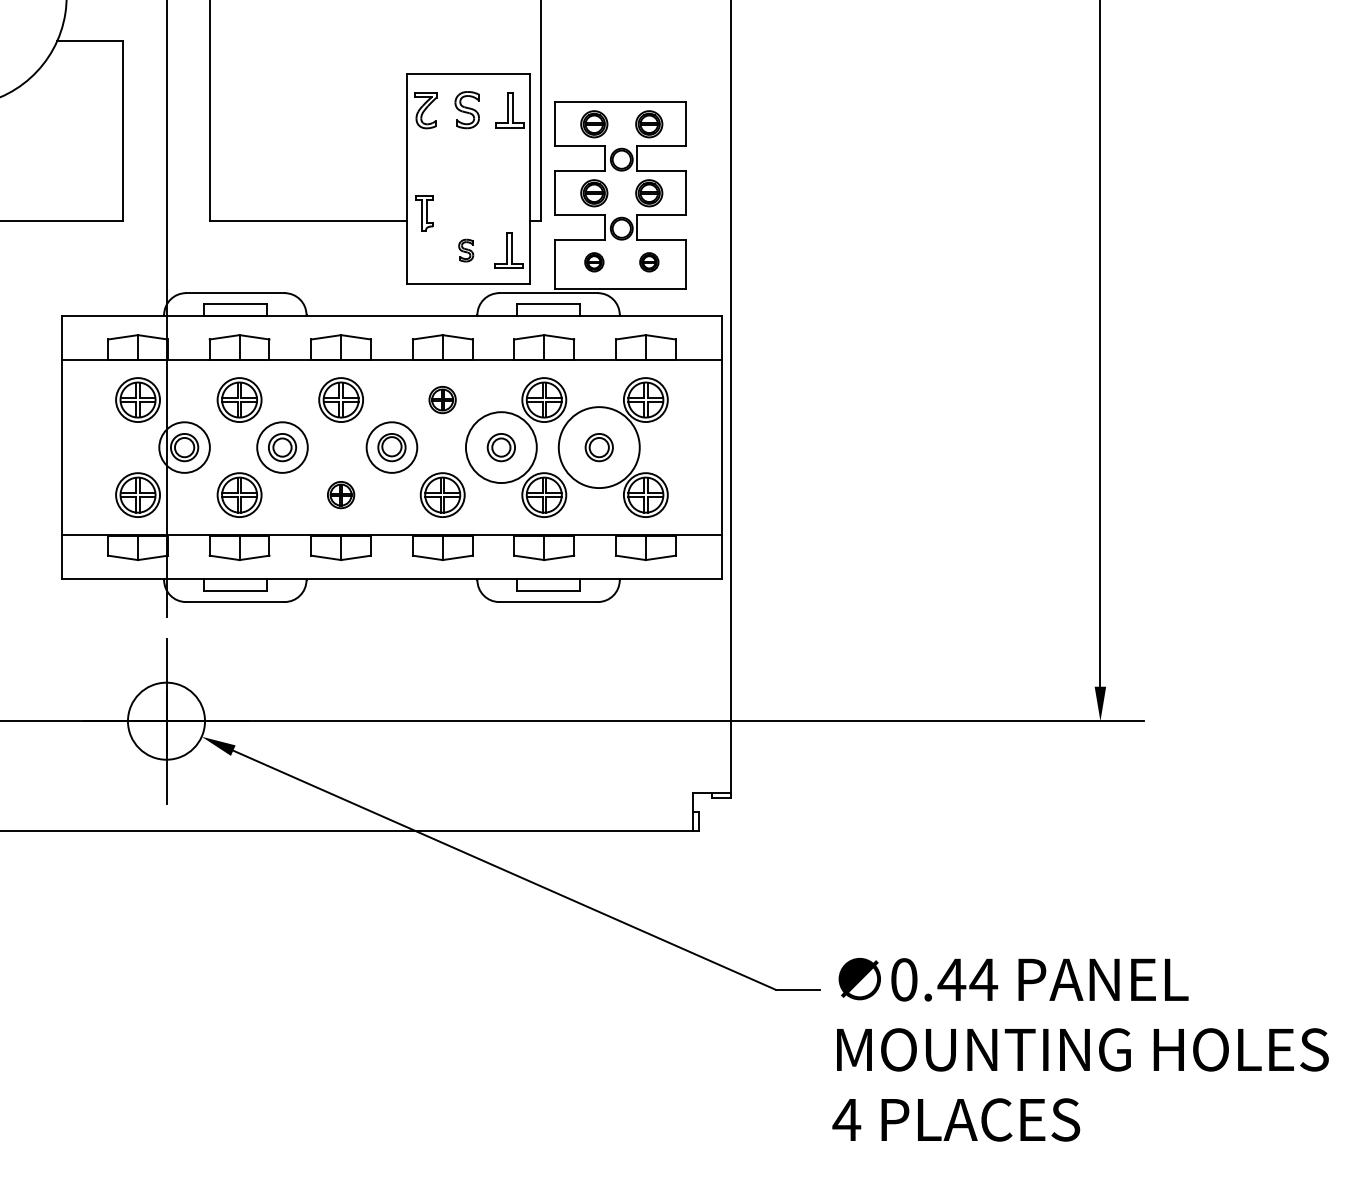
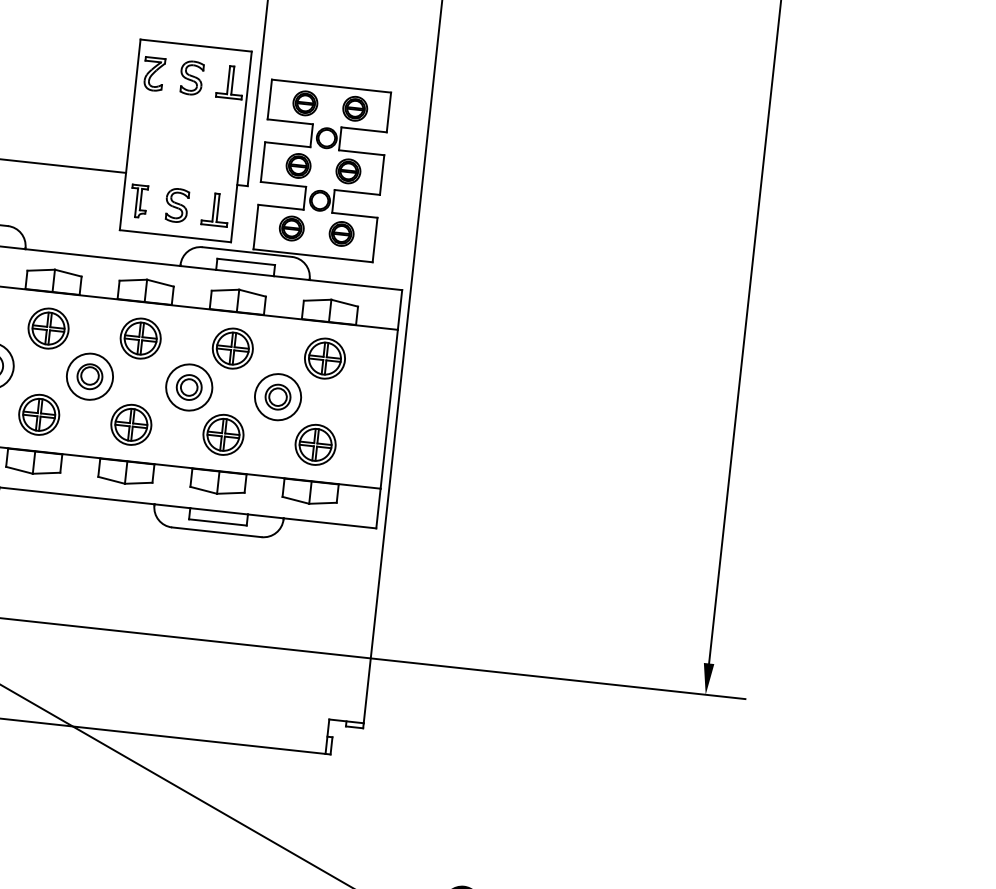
part: (424, 213) -> (138, 201), moved
part: (465, 250) -> (176, 205), size x1.67
part: (594, 262) -> (291, 228), size x1.43
part: (649, 262) -> (341, 234), size x1.43
part: (442, 399) -> (140, 338), size x1.67
circle: (501, 447) -> (189, 387), size x0.71
circle: (598, 447) -> (277, 397), size x0.62
part: (340, 494) -> (38, 414), size x1.67

